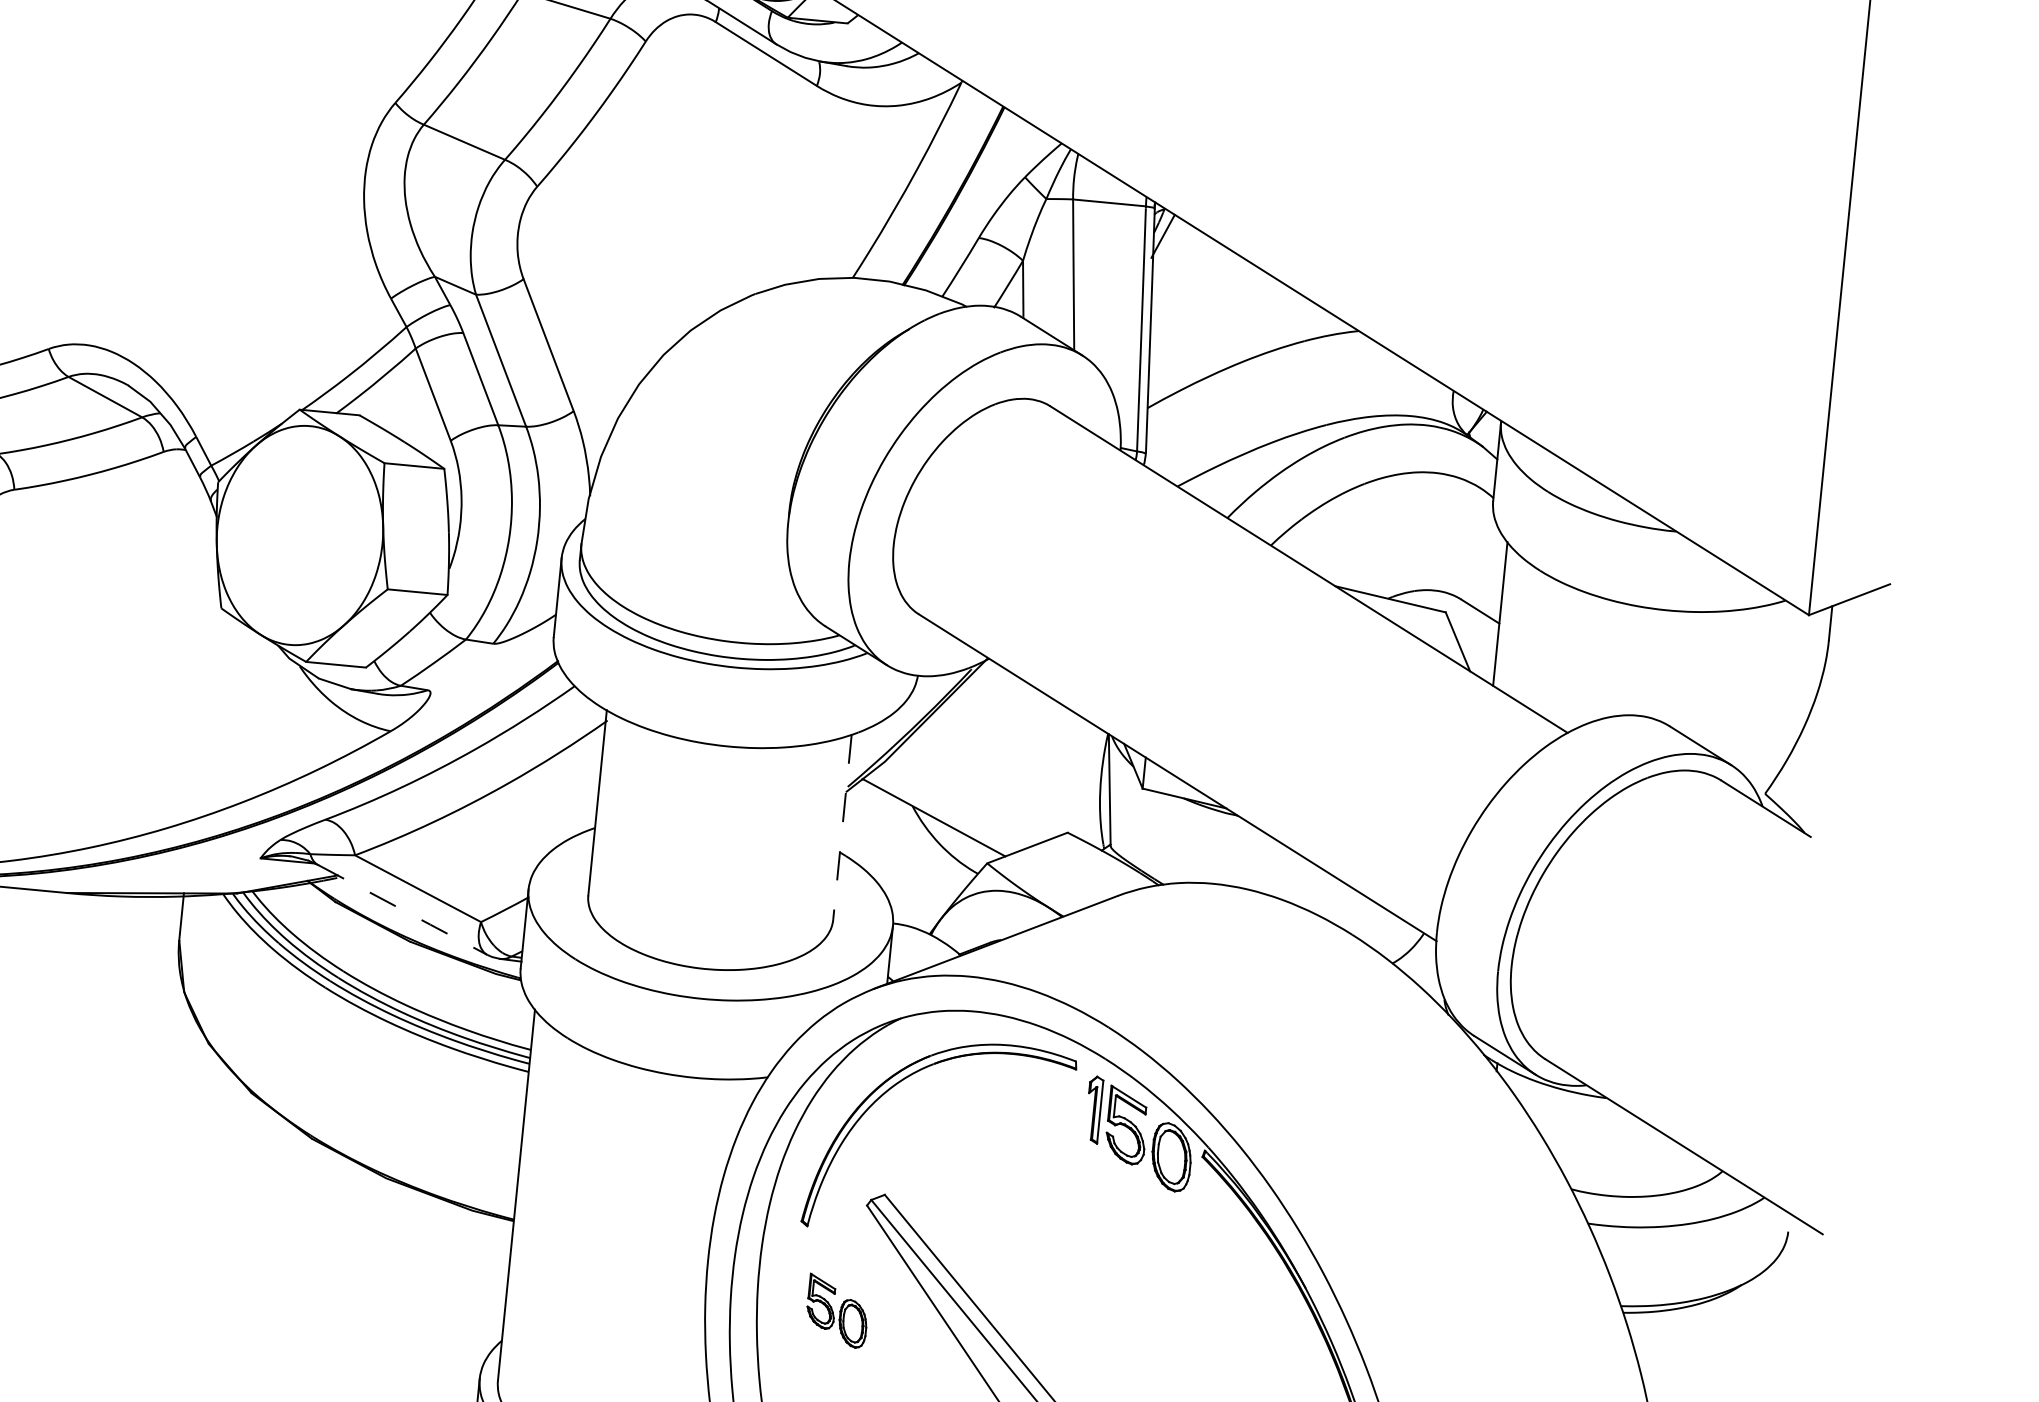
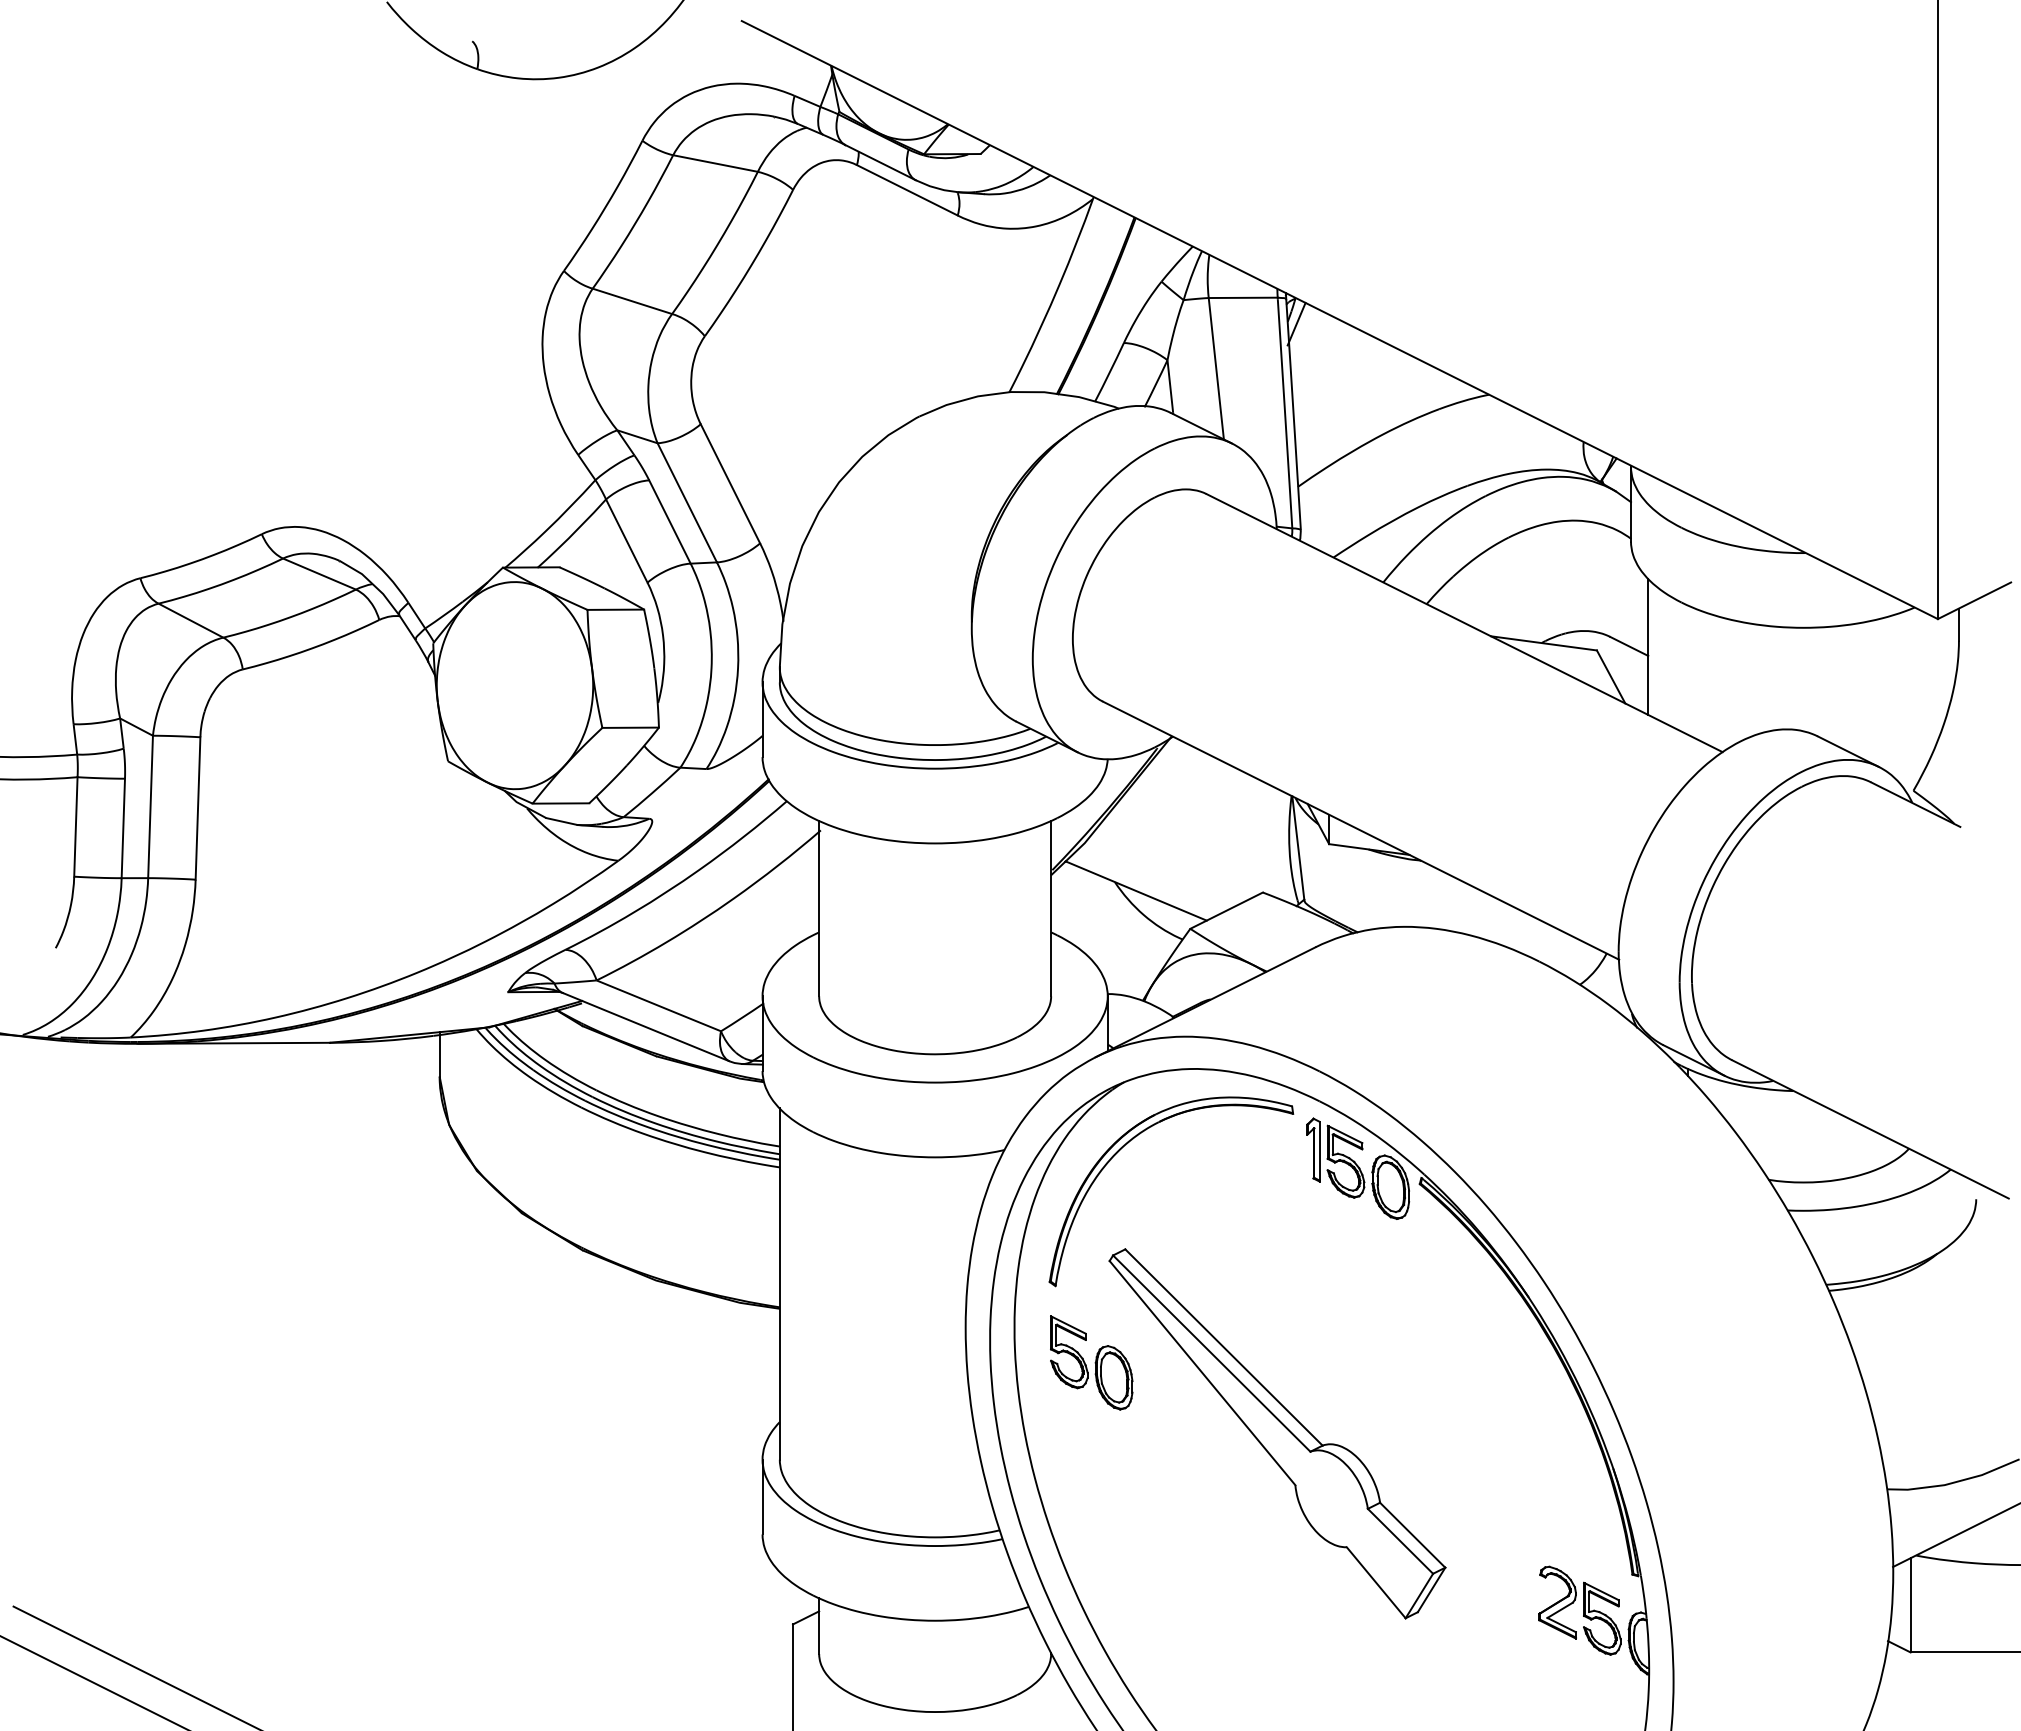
line: (842, 827) -> (1051, 908), dashed -> solid
line: (402, 910) -> (646, 1027), dashed -> solid
part: (837, 1310) -> (1091, 1362), size x1.43

